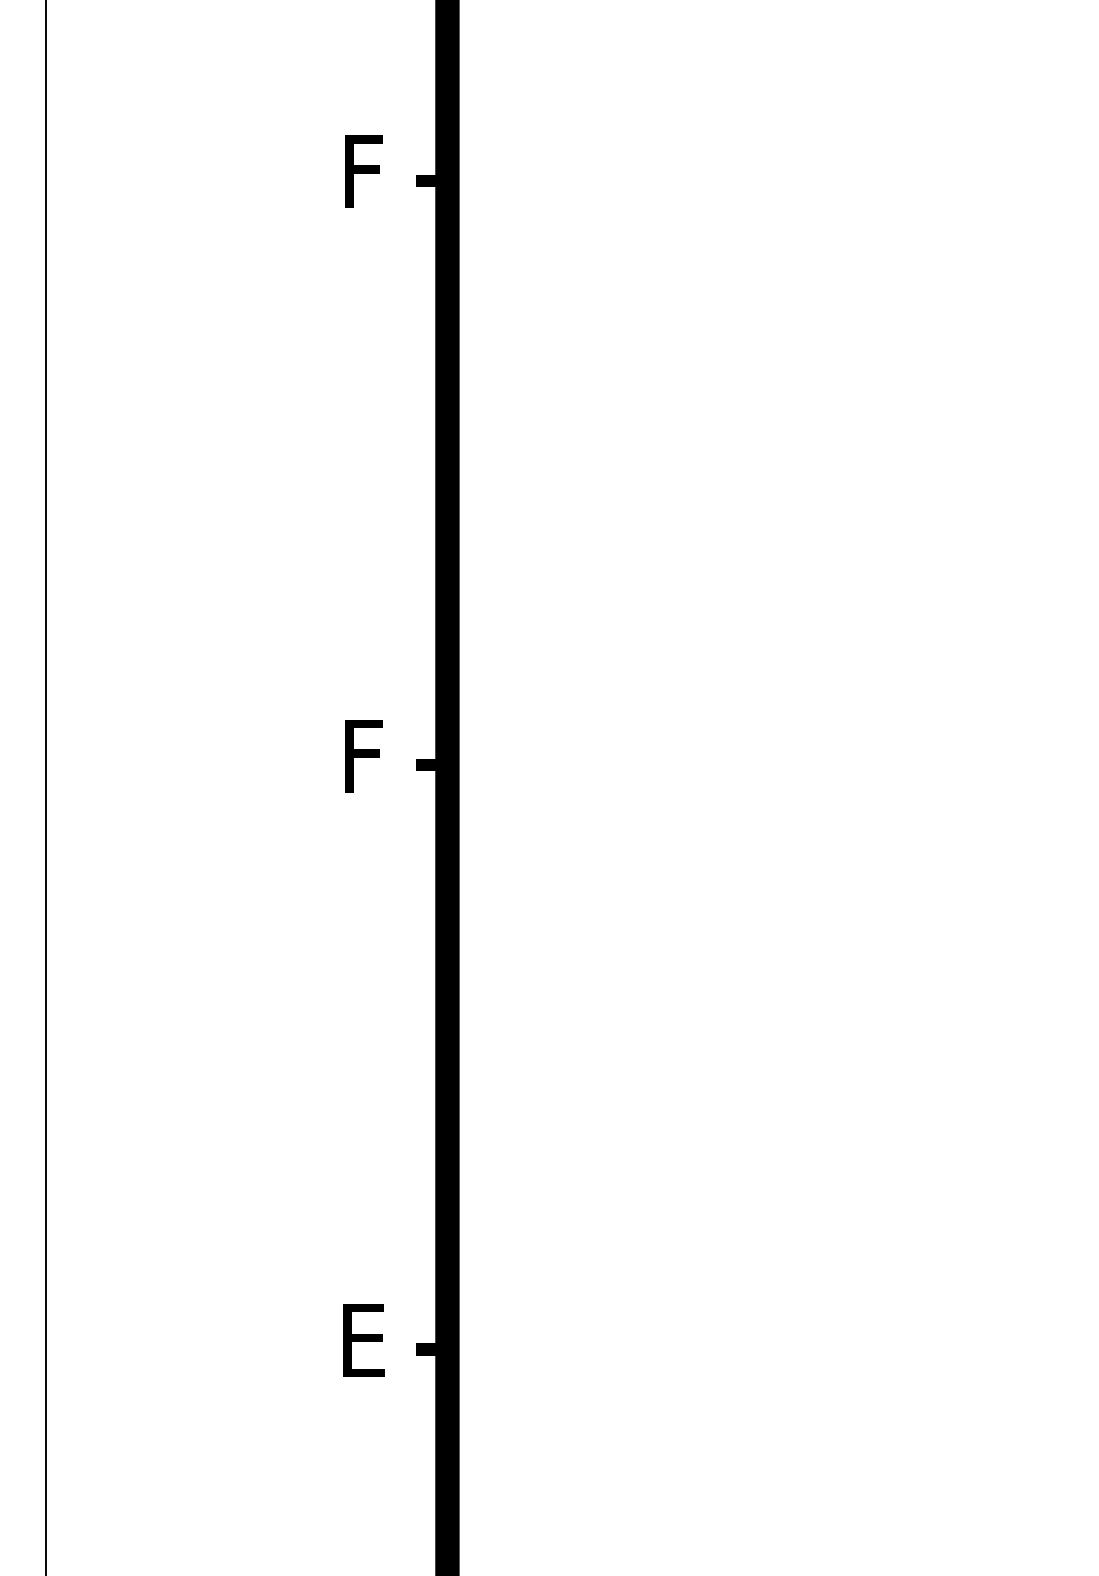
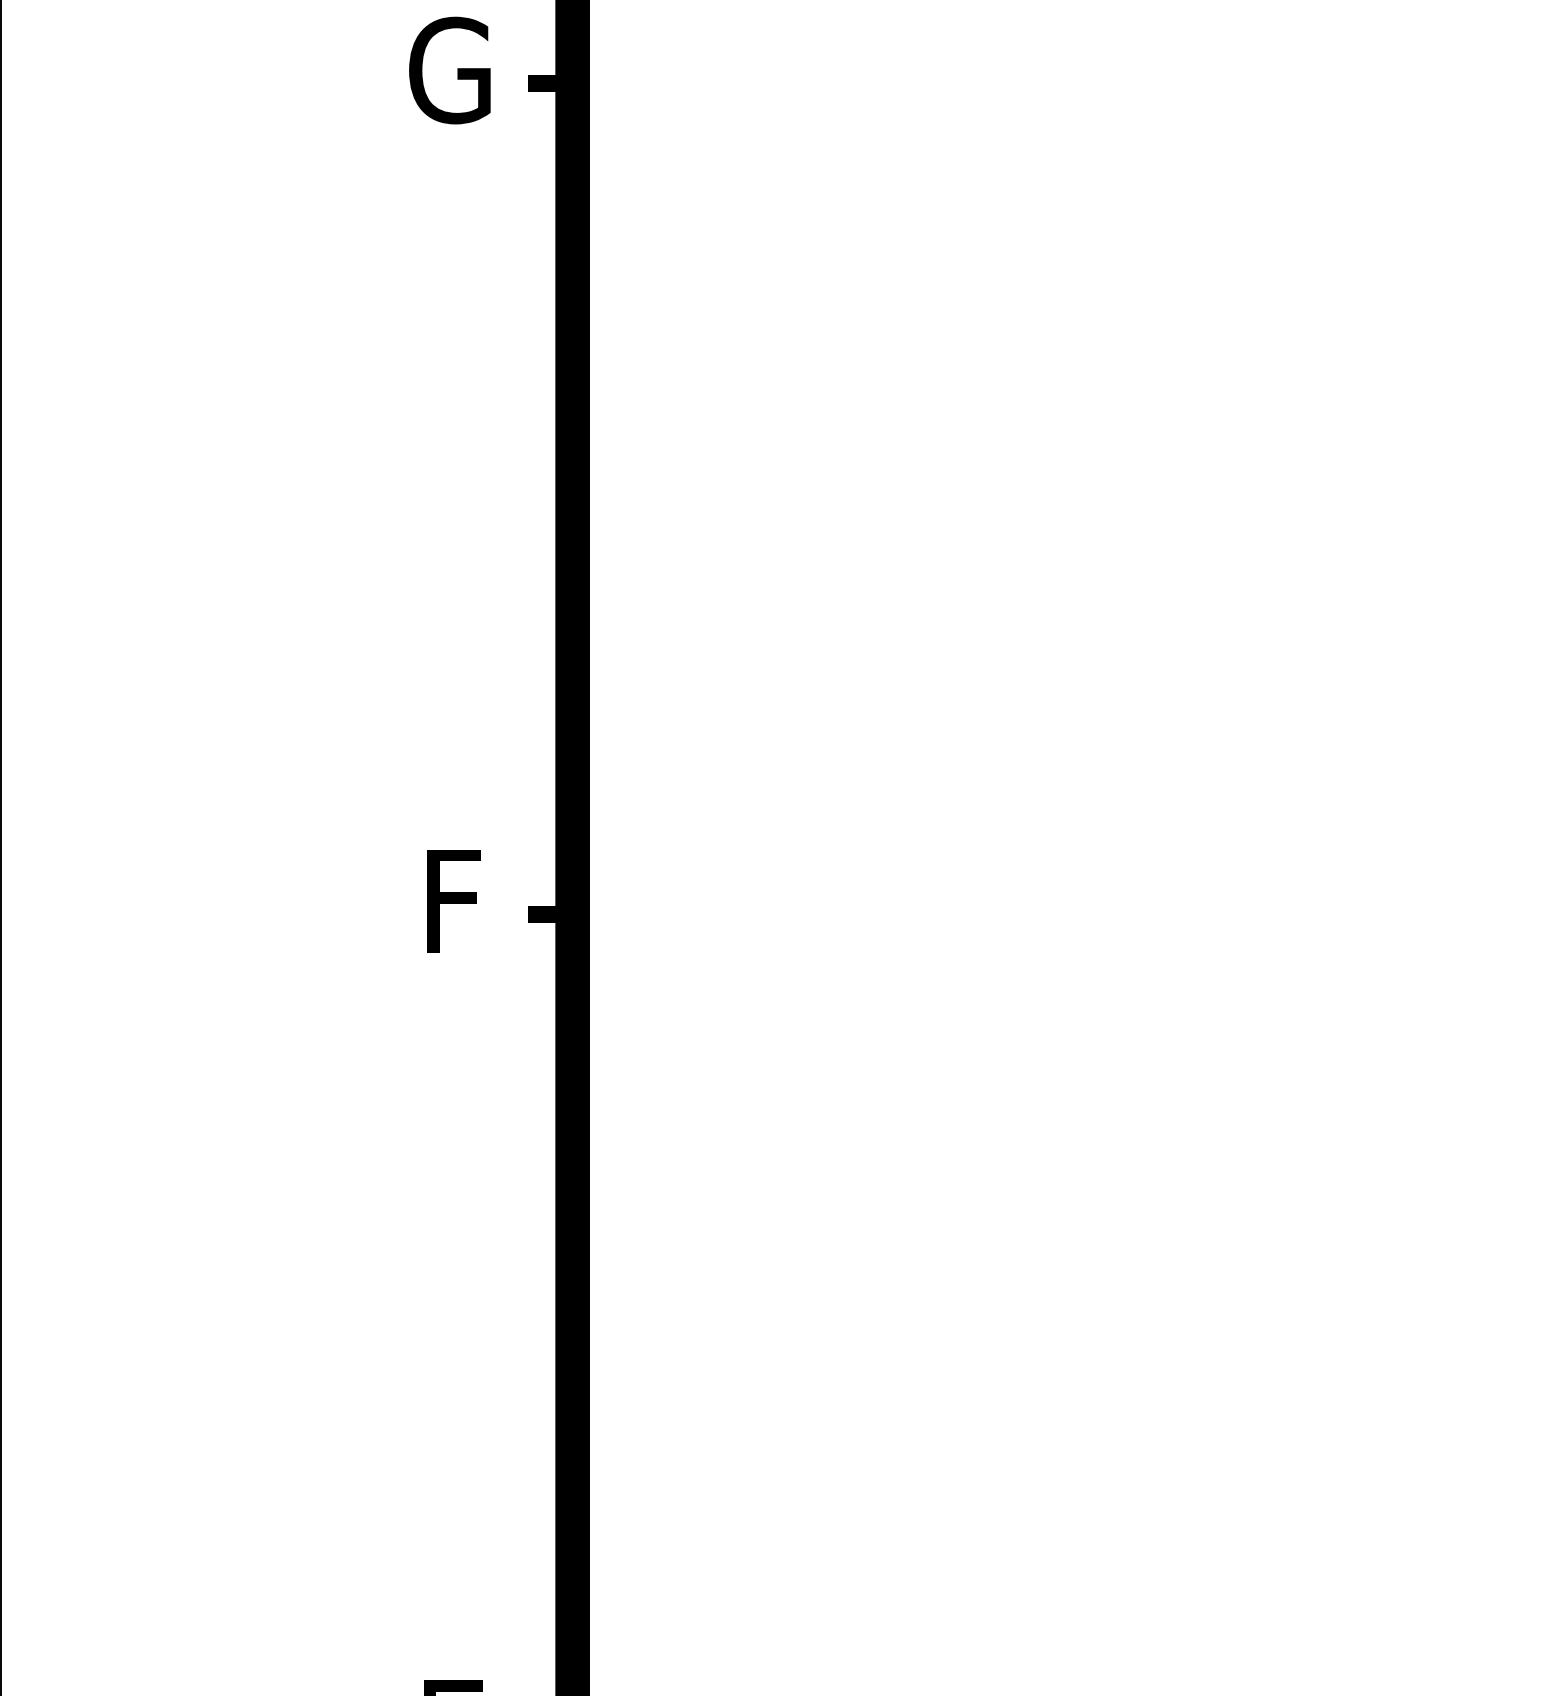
text: (360, 171) -> (449, 69), F -> G

